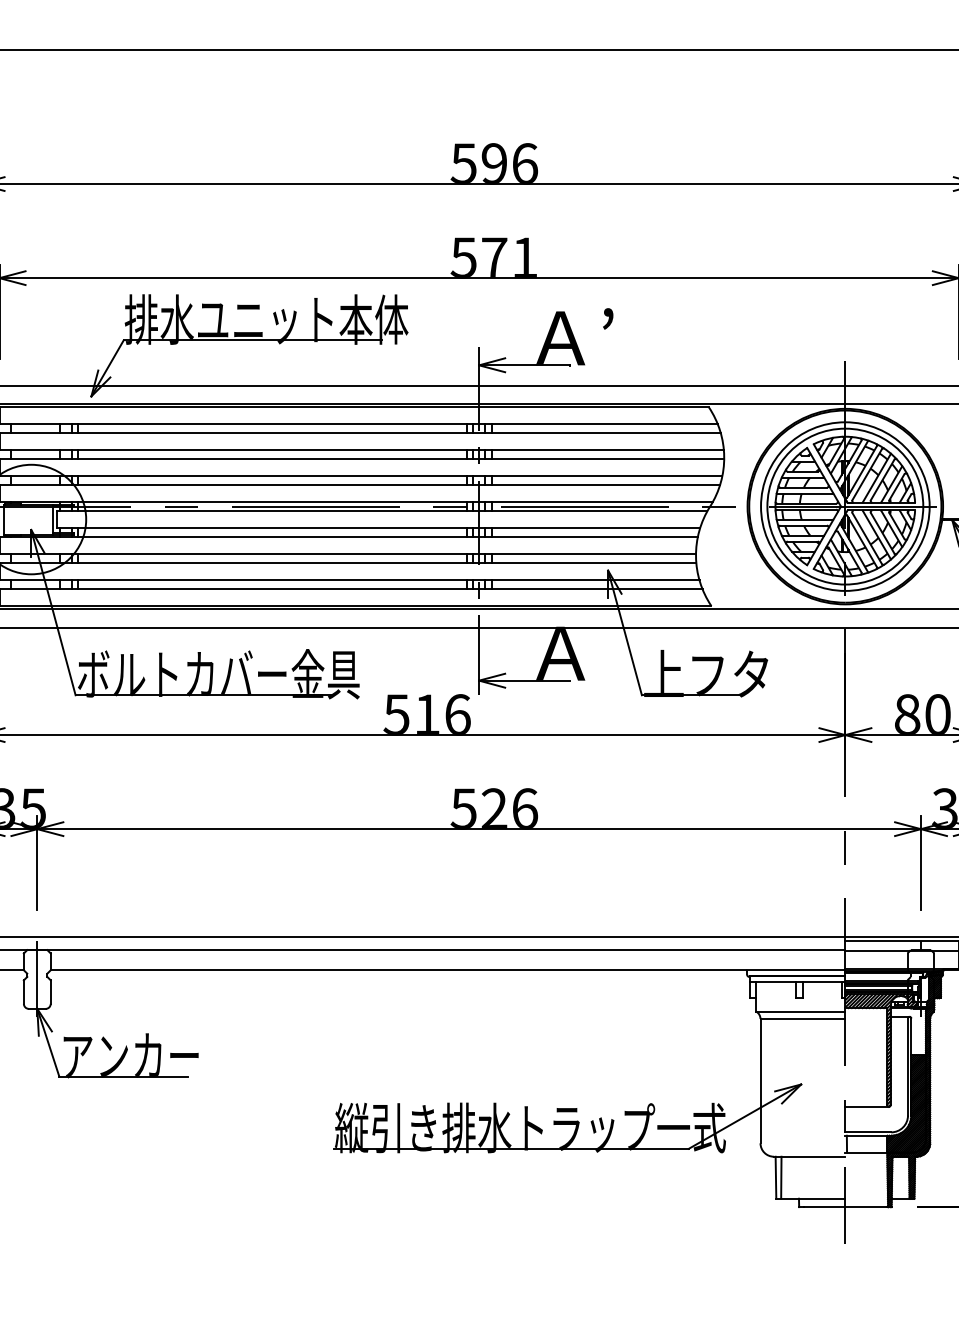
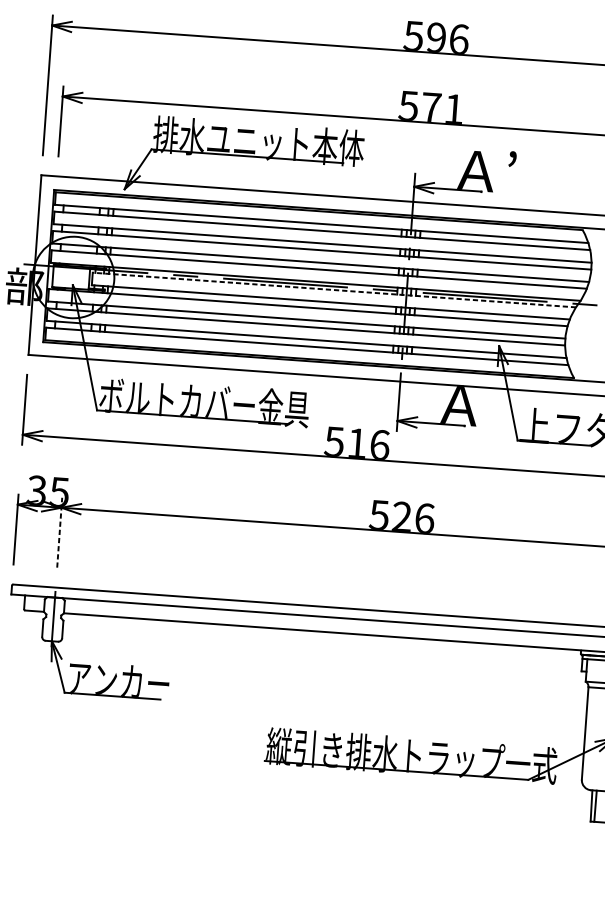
line: (381, 511) -> (334, 290), solid -> dashed
line: (37, 862) -> (59, 532), solid -> dashed

